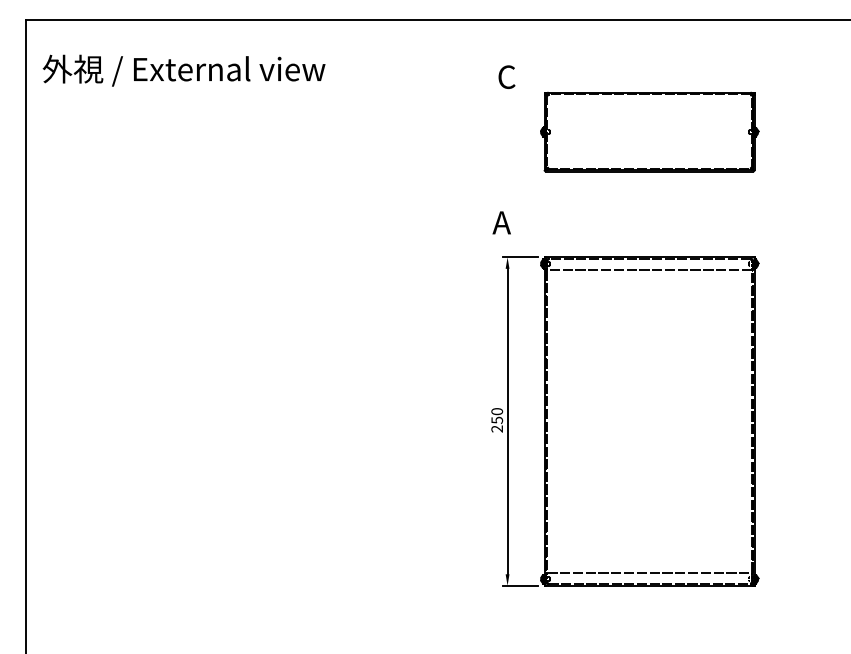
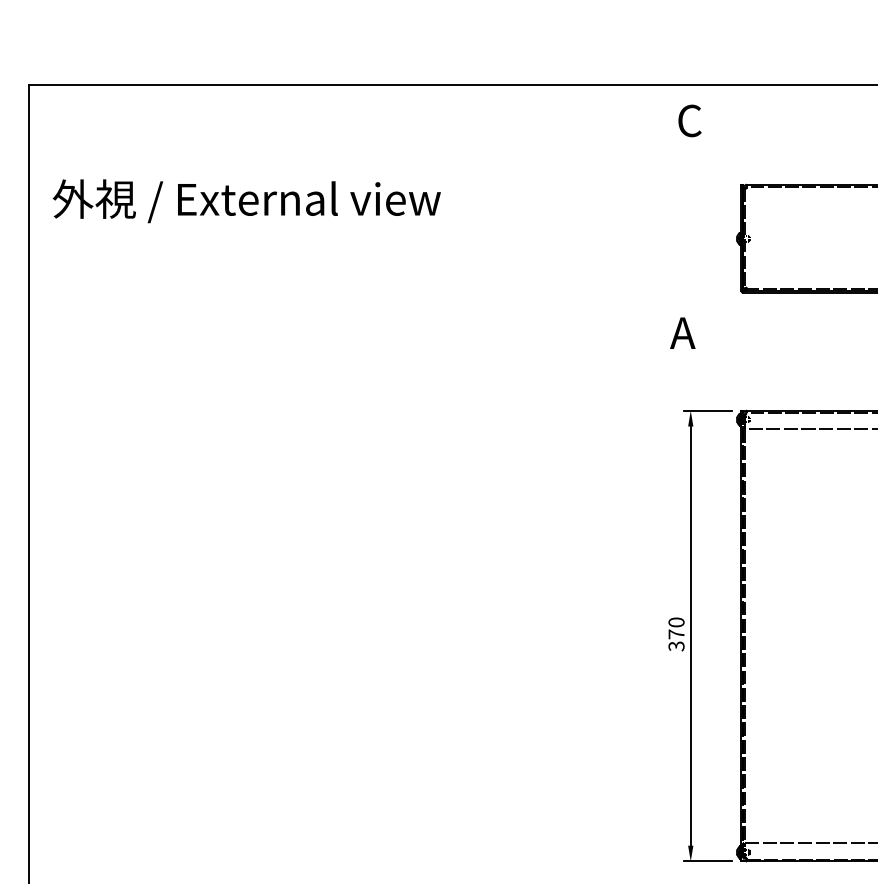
text: (183, 70) -> (246, 200), moved
text: (506, 76) -> (689, 119), moved
text: (501, 222) -> (682, 332), moved
text: (497, 424) -> (676, 640), 250 -> 370

